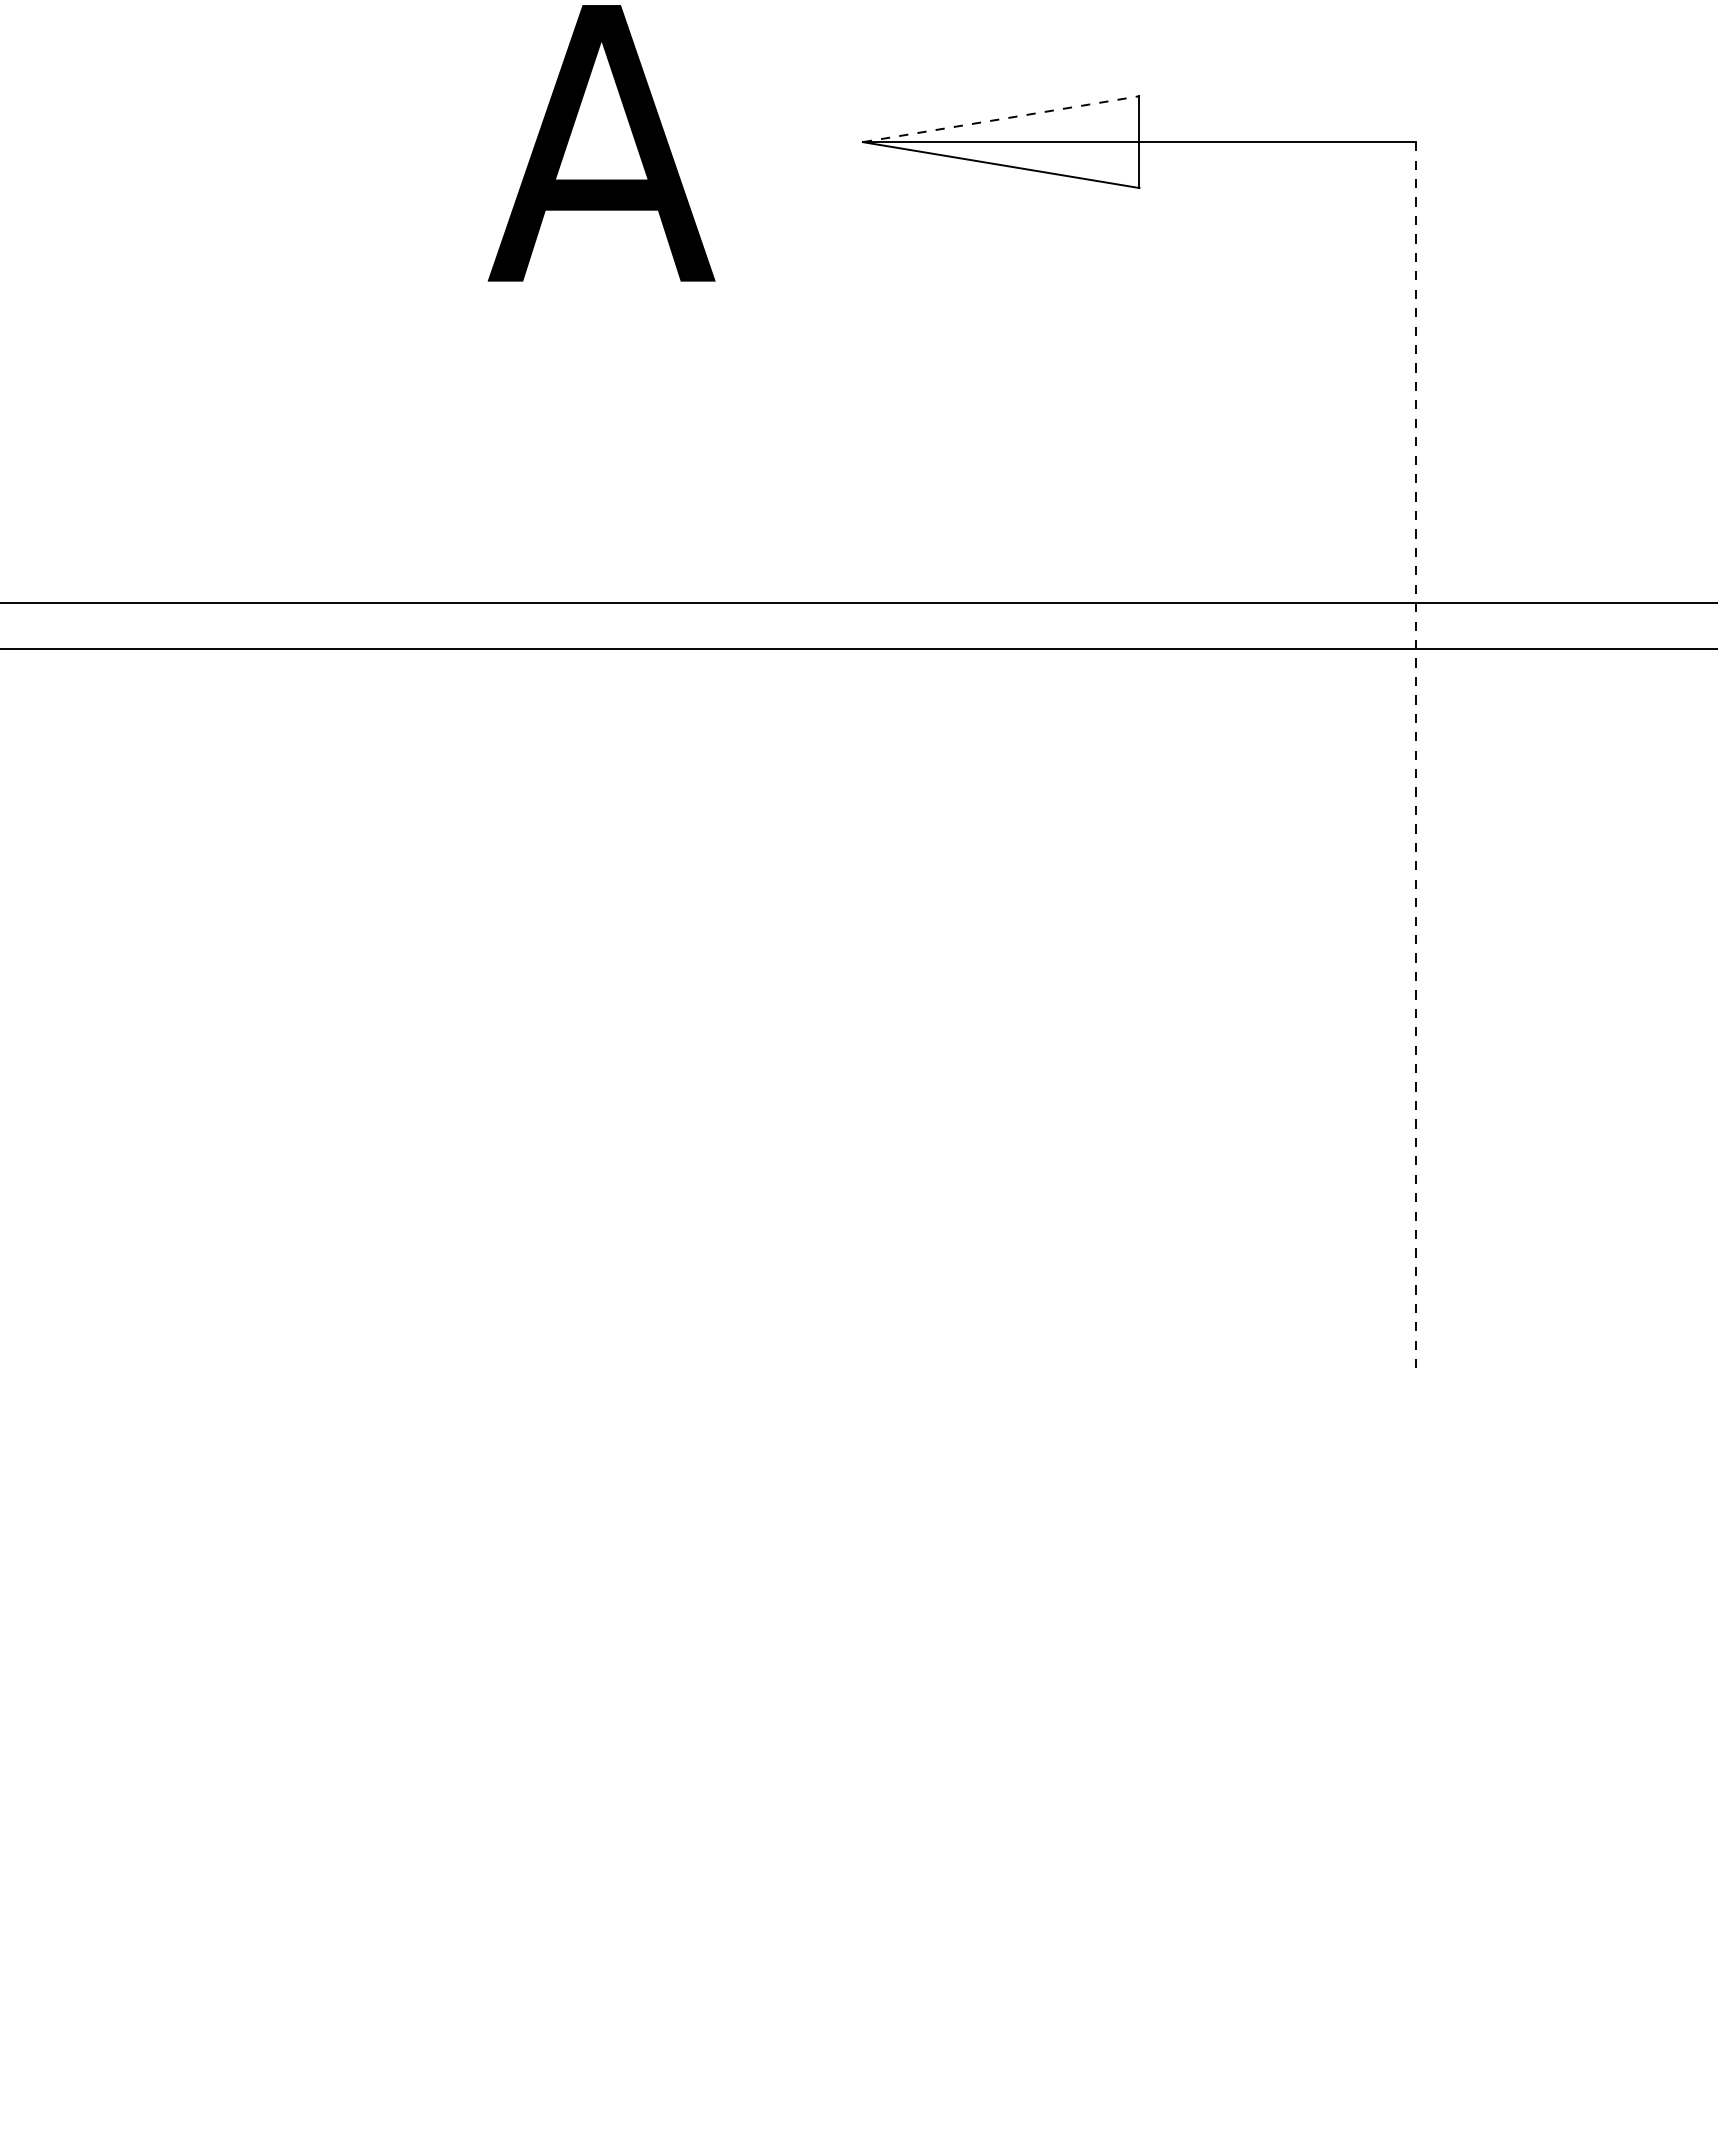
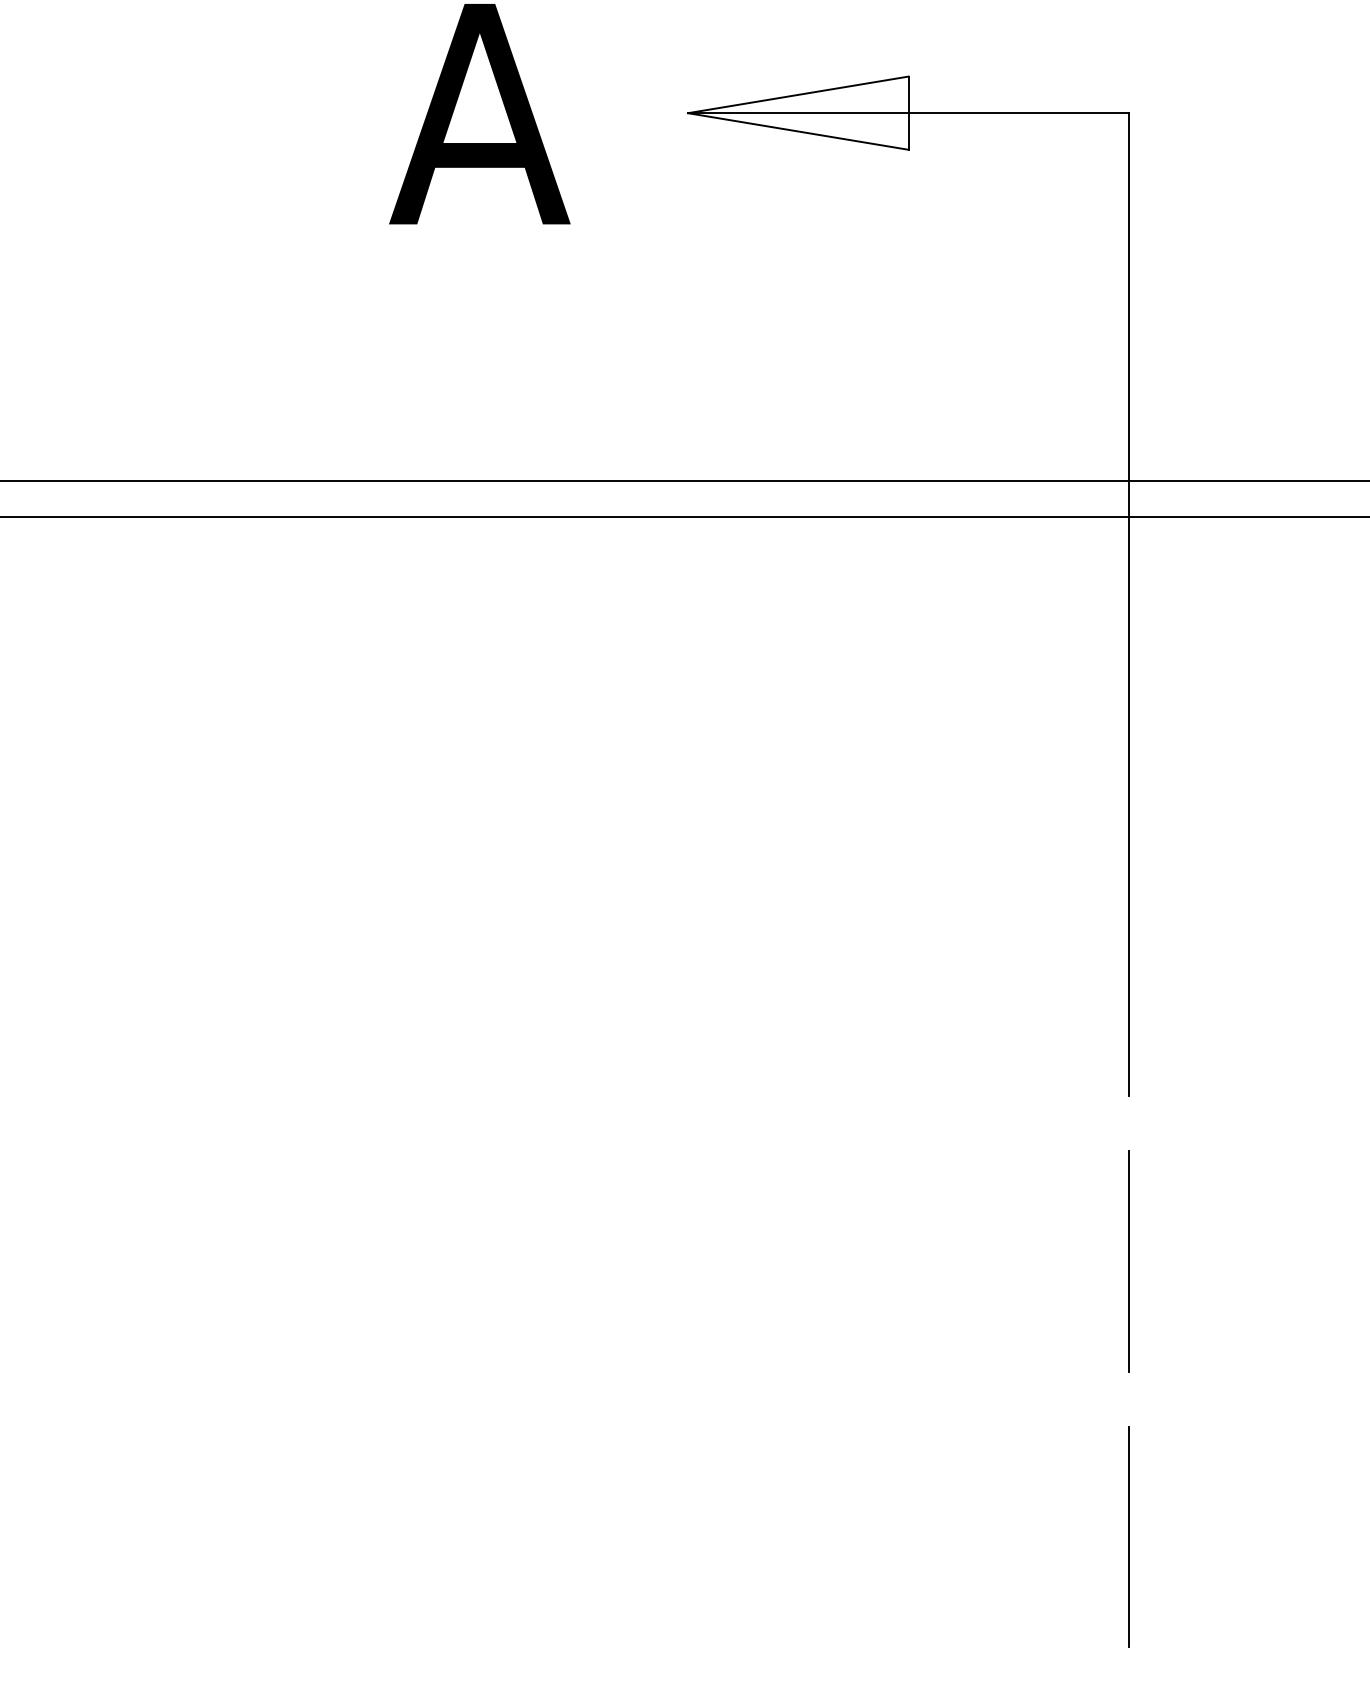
line: (1001, 119) -> (798, 95), dashed -> solid
line: (1416, 758) -> (1129, 604), dashed -> solid
line: (1416, 1582) -> (1129, 1261), added
line: (1415, 1928) -> (1128, 1537), added

